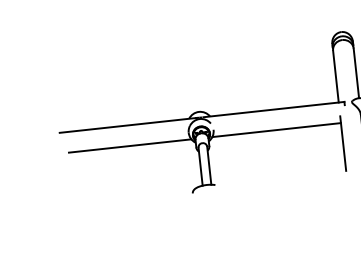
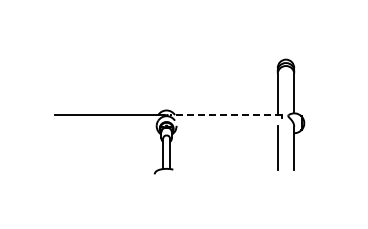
line: (273, 110) -> (225, 115), solid -> dashed
line: (276, 130) -> (226, 131), removed
line: (130, 145) -> (109, 131), removed

